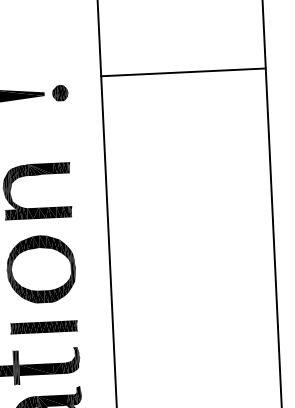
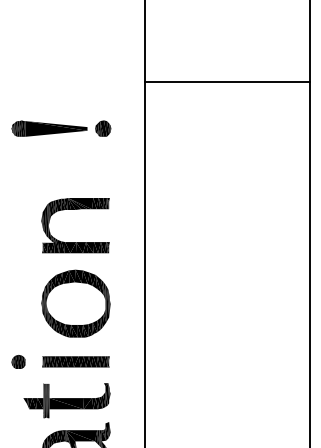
line: (182, 72) -> (226, 81), moved

